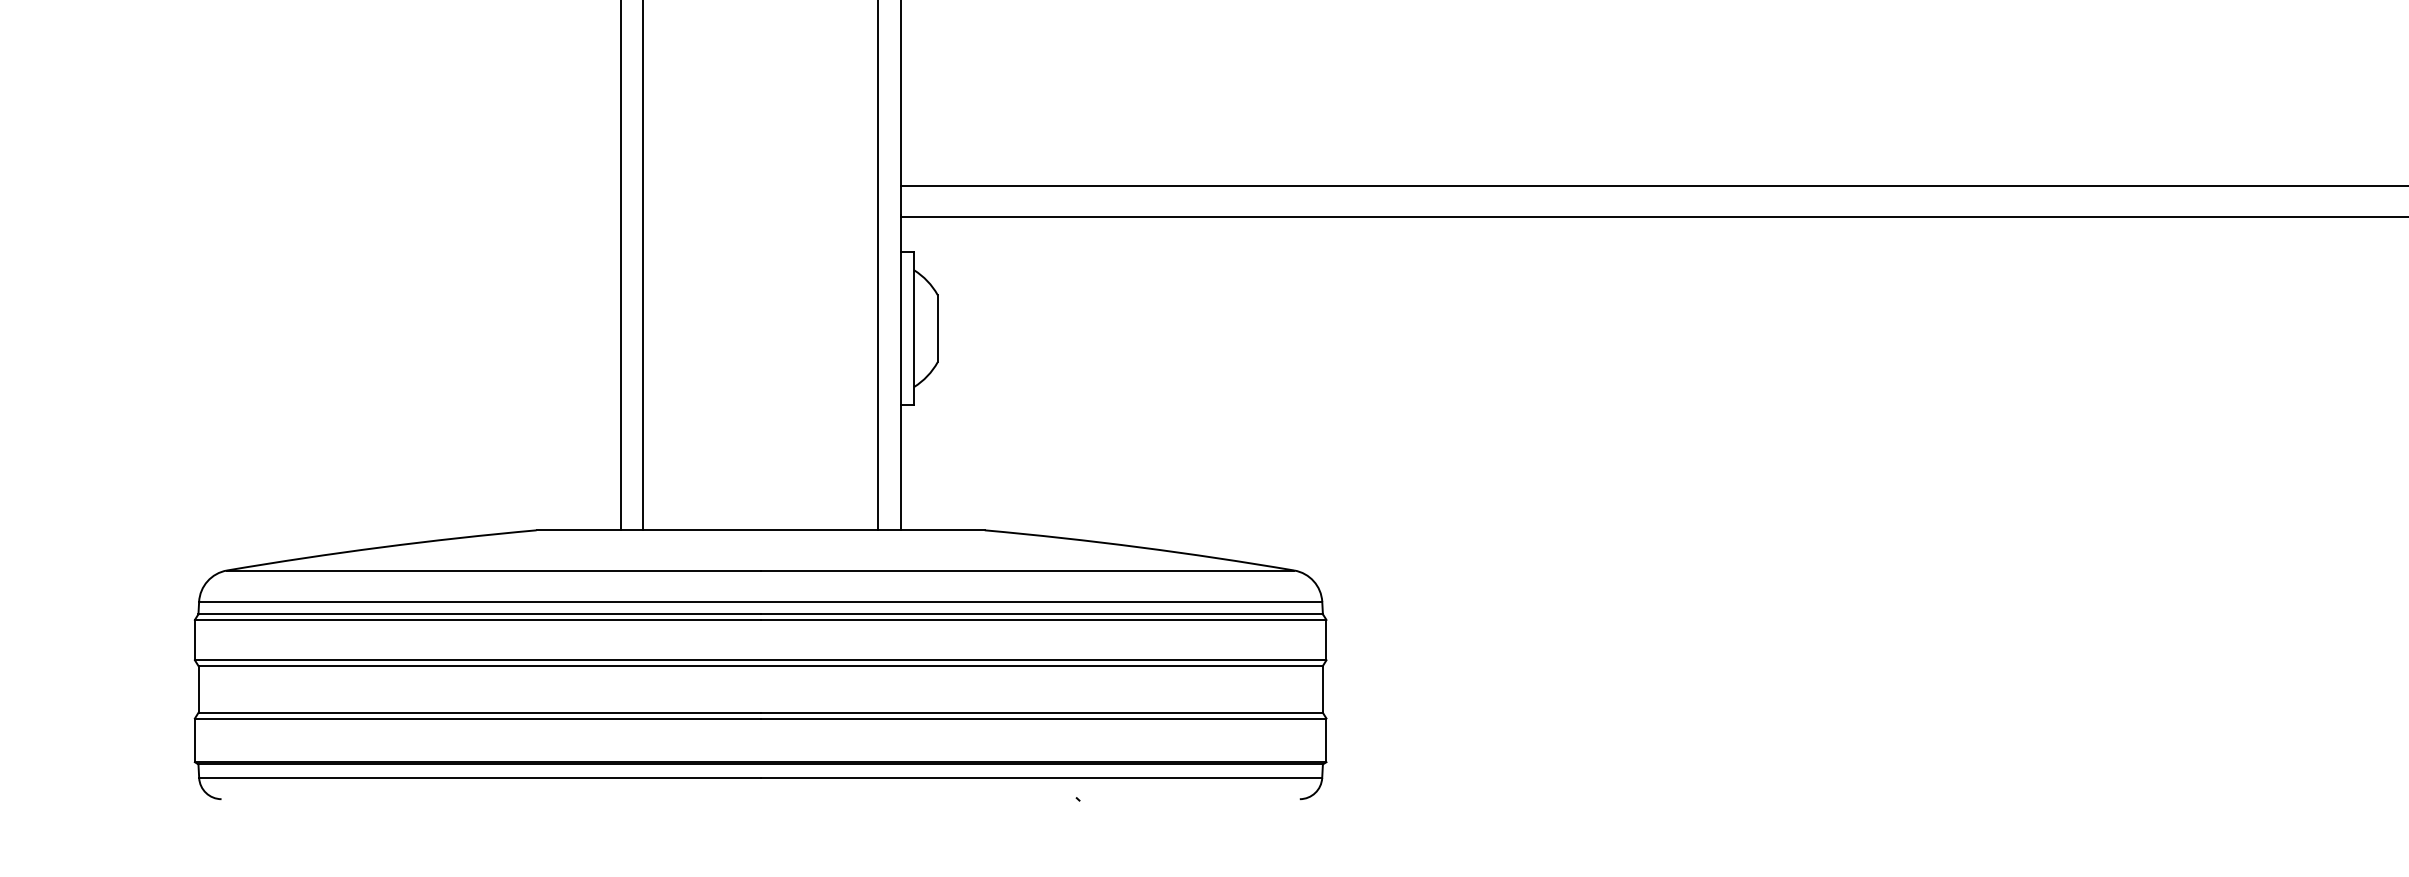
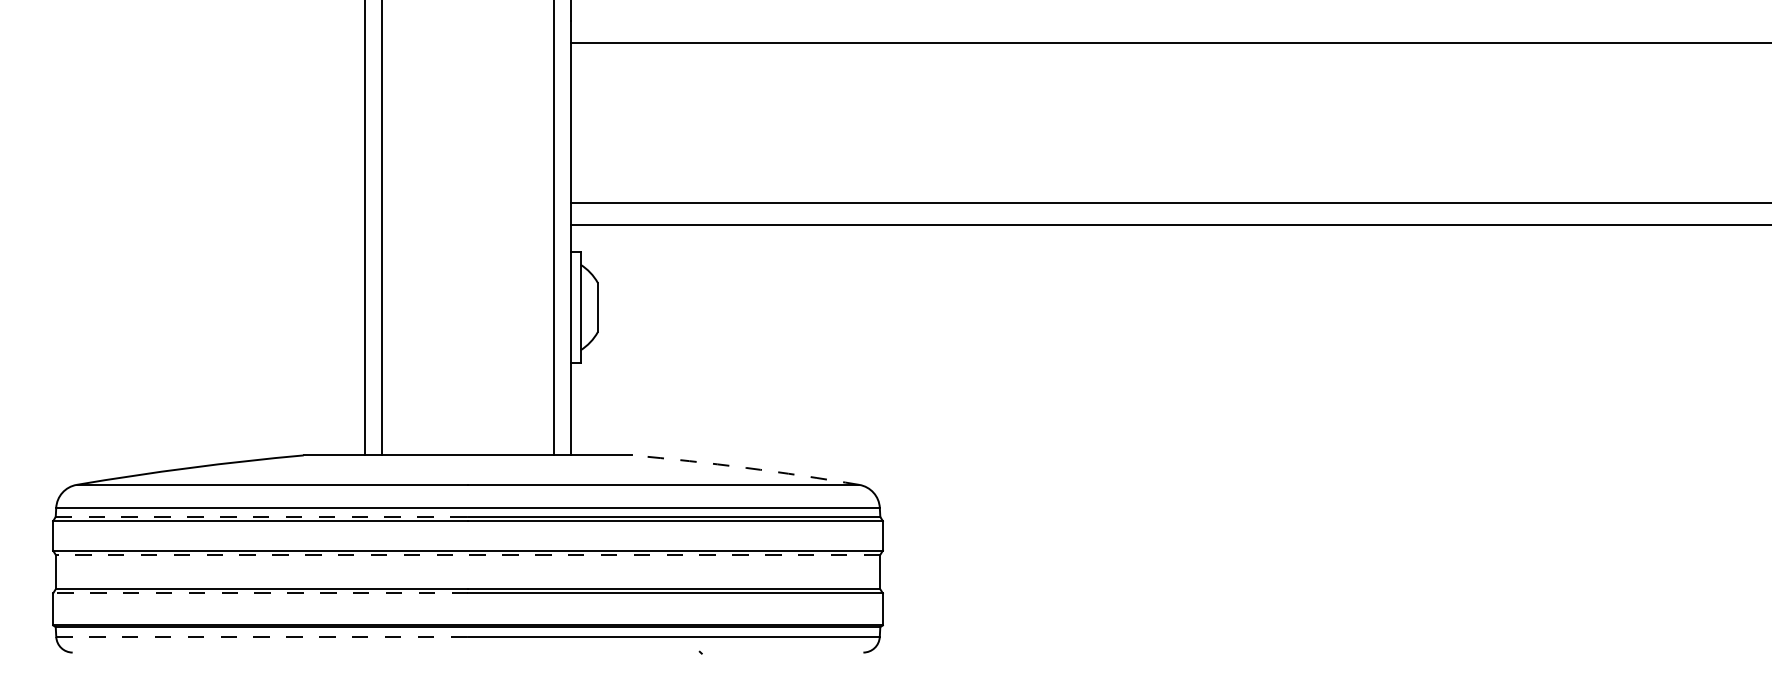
arc: (1140, 546) -> (746, 467), solid -> dashed
line: (480, 613) -> (262, 516), solid -> dashed
line: (759, 666) -> (467, 555), solid -> dashed
line: (477, 718) -> (260, 593), solid -> dashed
line: (480, 778) -> (262, 637), solid -> dashed

